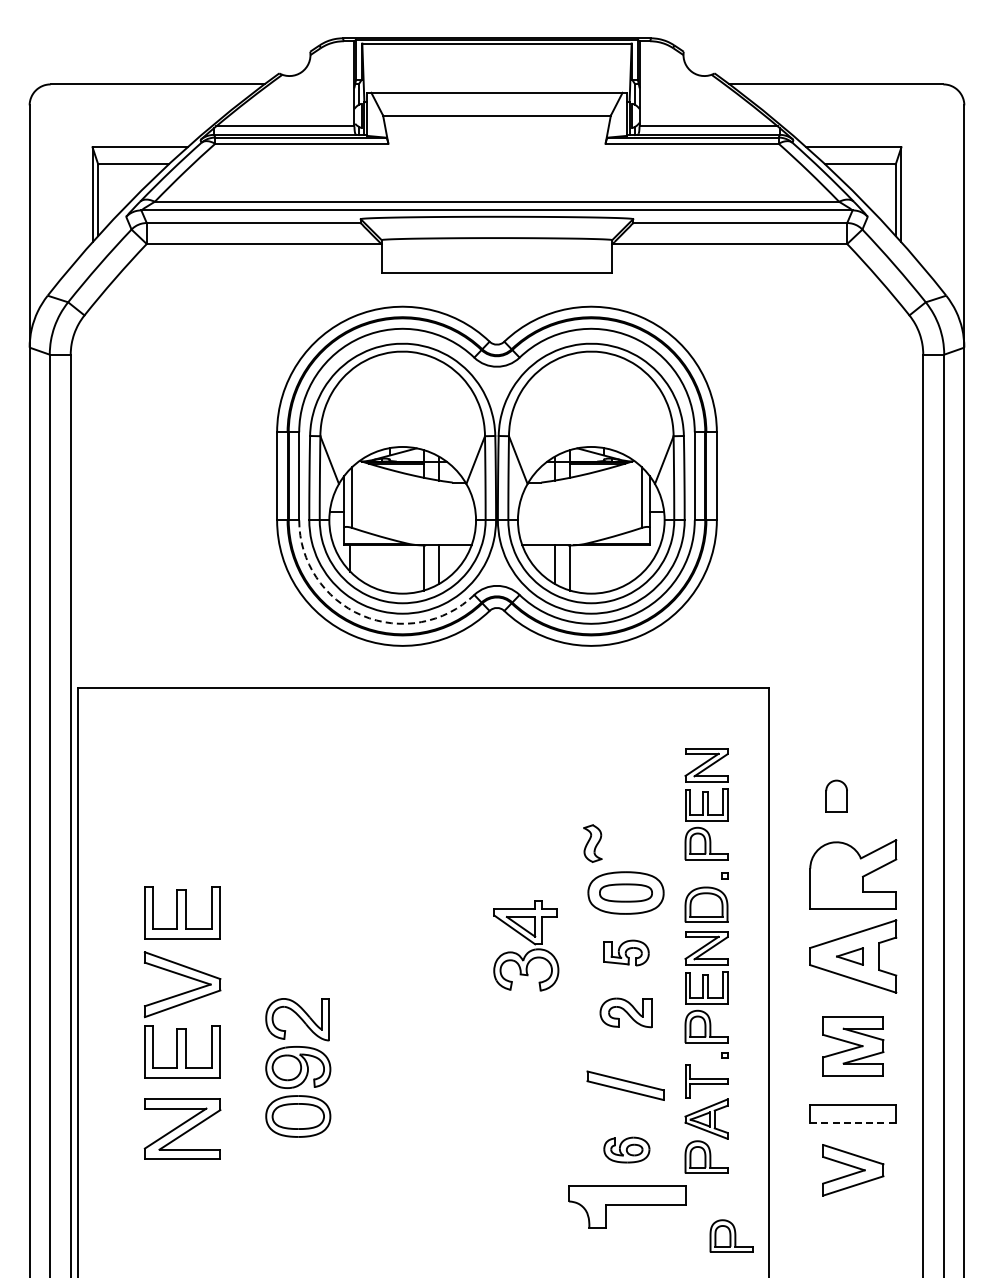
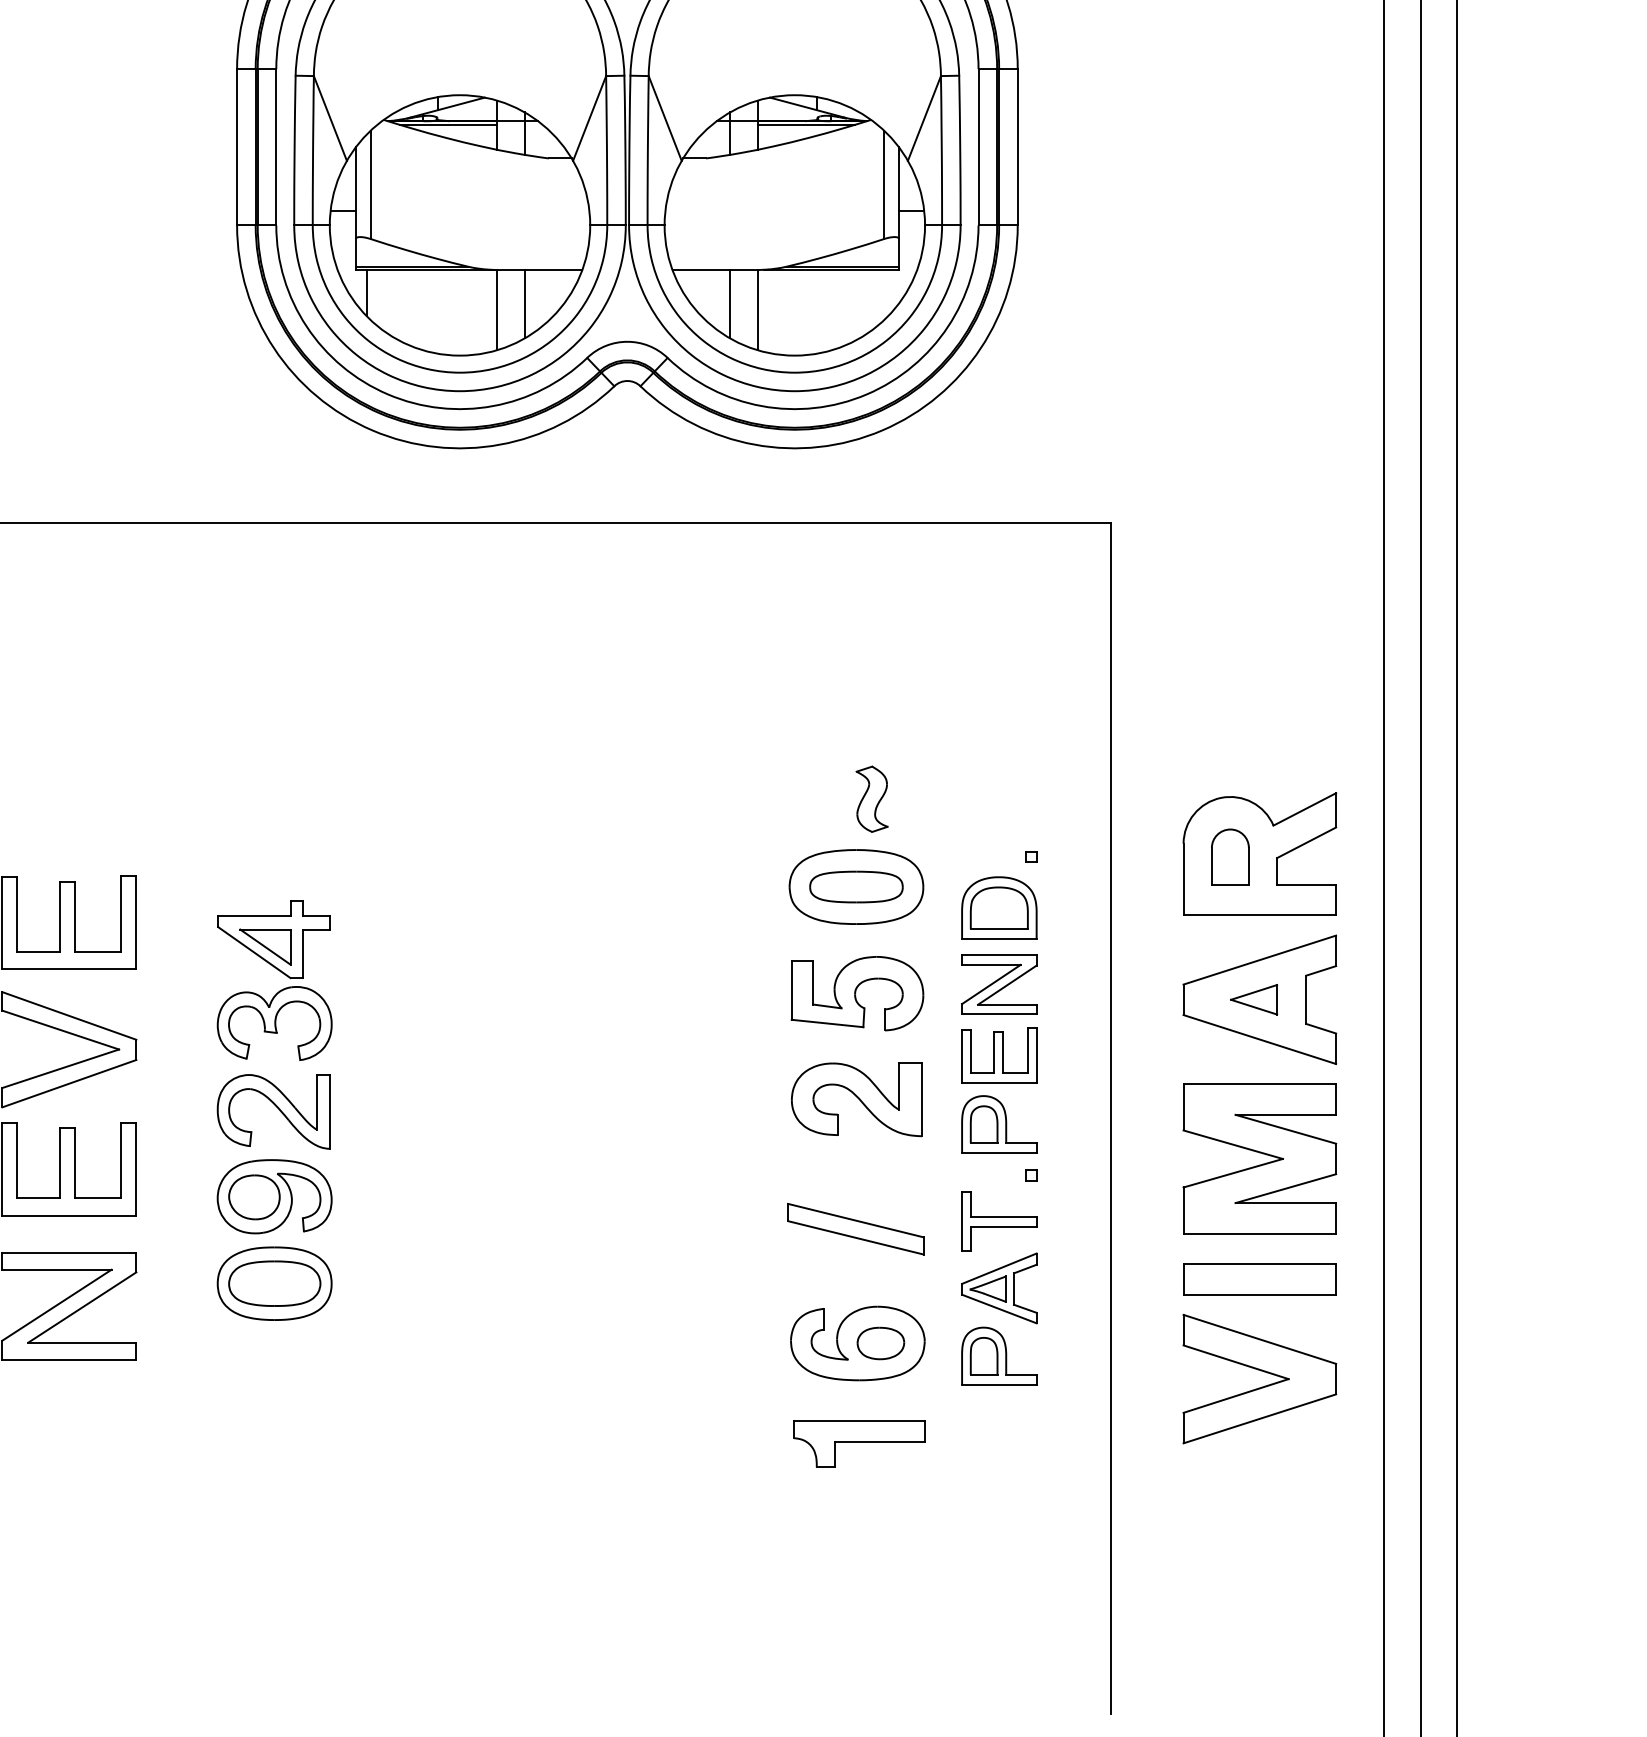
arc: (362, 615) -> (388, 394), dashed -> solid
part: (836, 795) -> (1230, 855), moved
part: (706, 804) -> (999, 729), removed
part: (592, 843) -> (871, 799), moved
part: (526, 945) -> (275, 980), moved
part: (626, 952) -> (857, 992), size x1.67
part: (625, 1012) -> (855, 1099), size x1.43
part: (853, 1045) -> (1260, 1157), size x1.43
line: (853, 1122) -> (1260, 1294), dashed -> solid
part: (626, 1149) -> (857, 1342), size x1.67
part: (853, 1170) -> (1260, 1379), size x1.43
part: (627, 1206) -> (859, 1443), size x0.62
part: (731, 1235) -> (1043, 1494), removed

